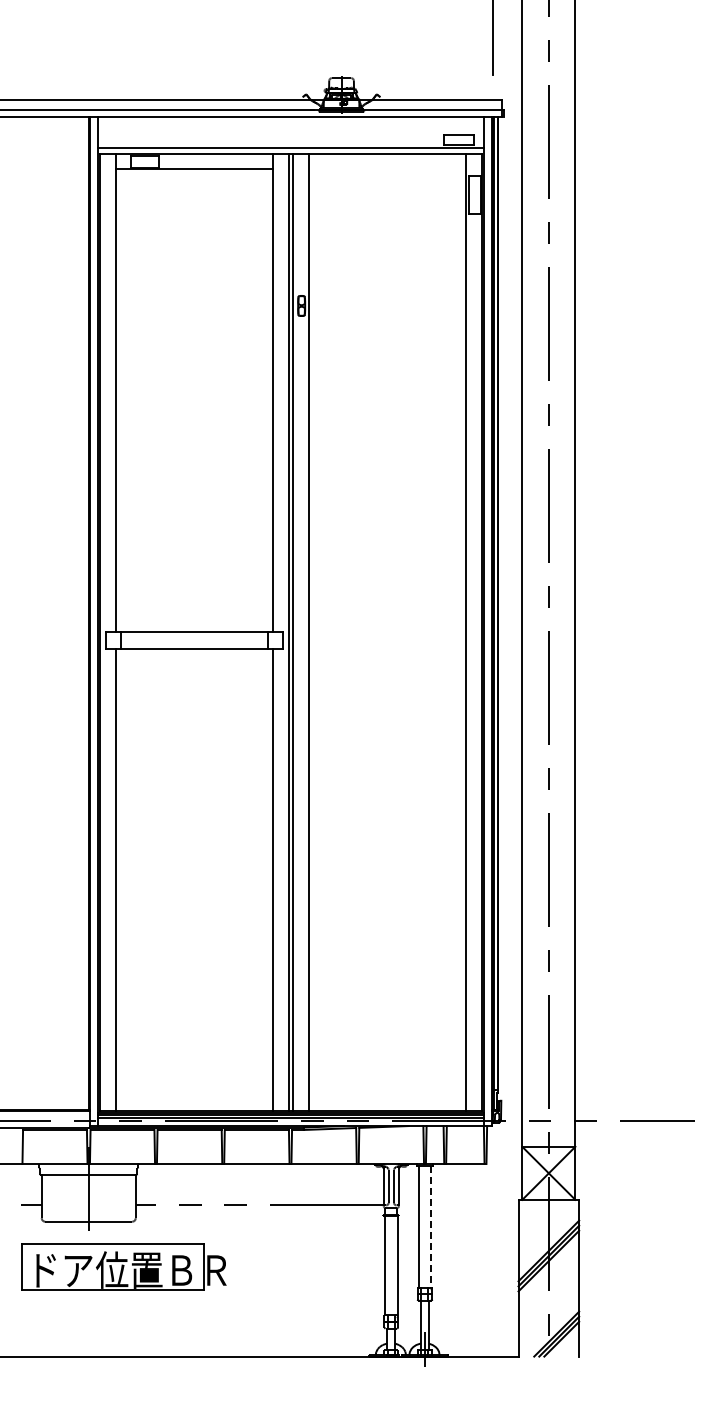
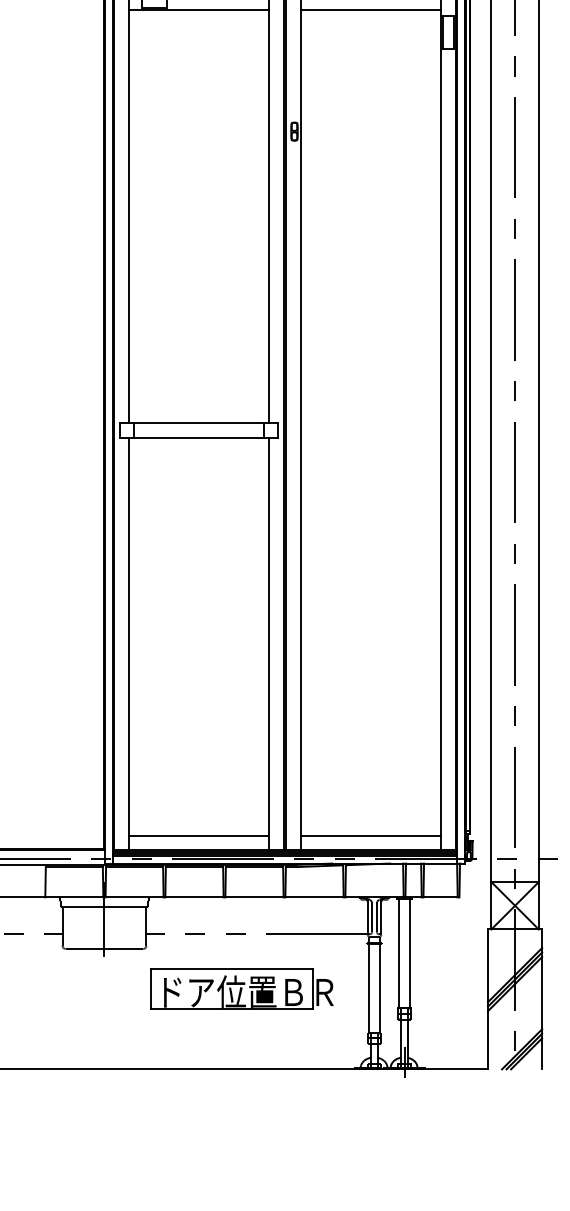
line: (387, 169) -> (371, 9), added
line: (194, 1095) -> (198, 836), added
line: (387, 1095) -> (371, 836), added
line: (431, 1226) -> (410, 953), dashed -> solid
part: (123, 1266) -> (241, 988), moved

